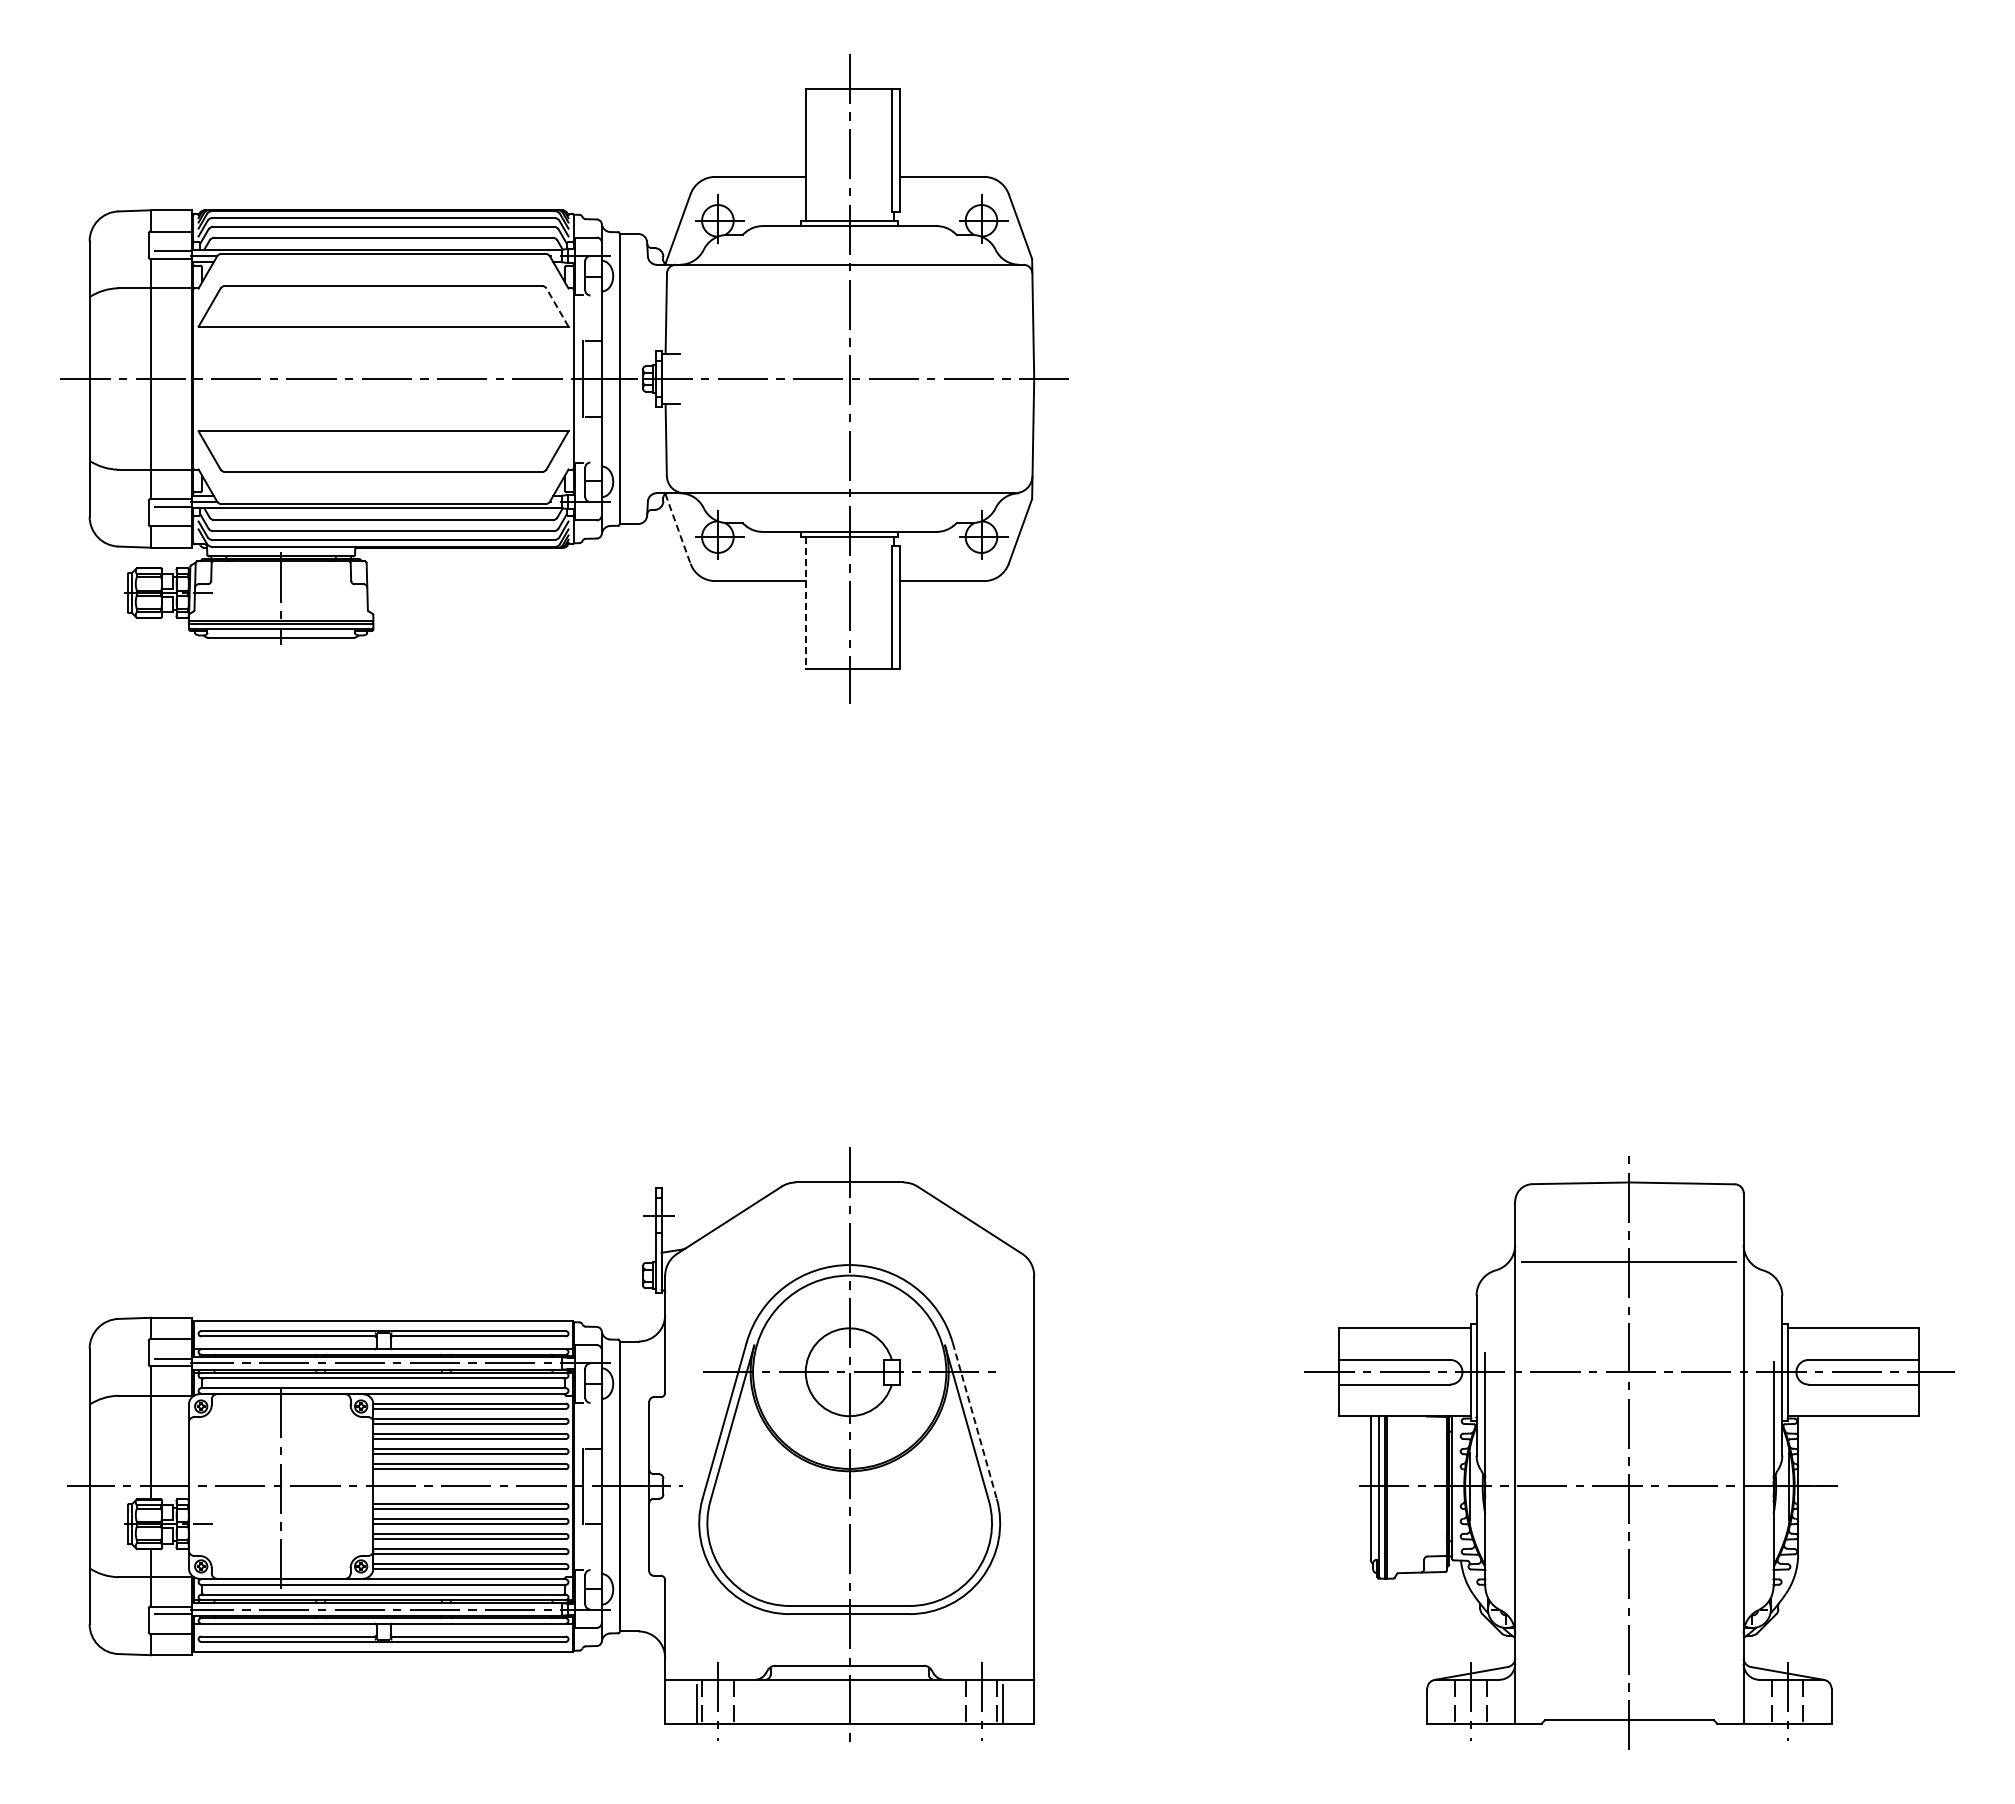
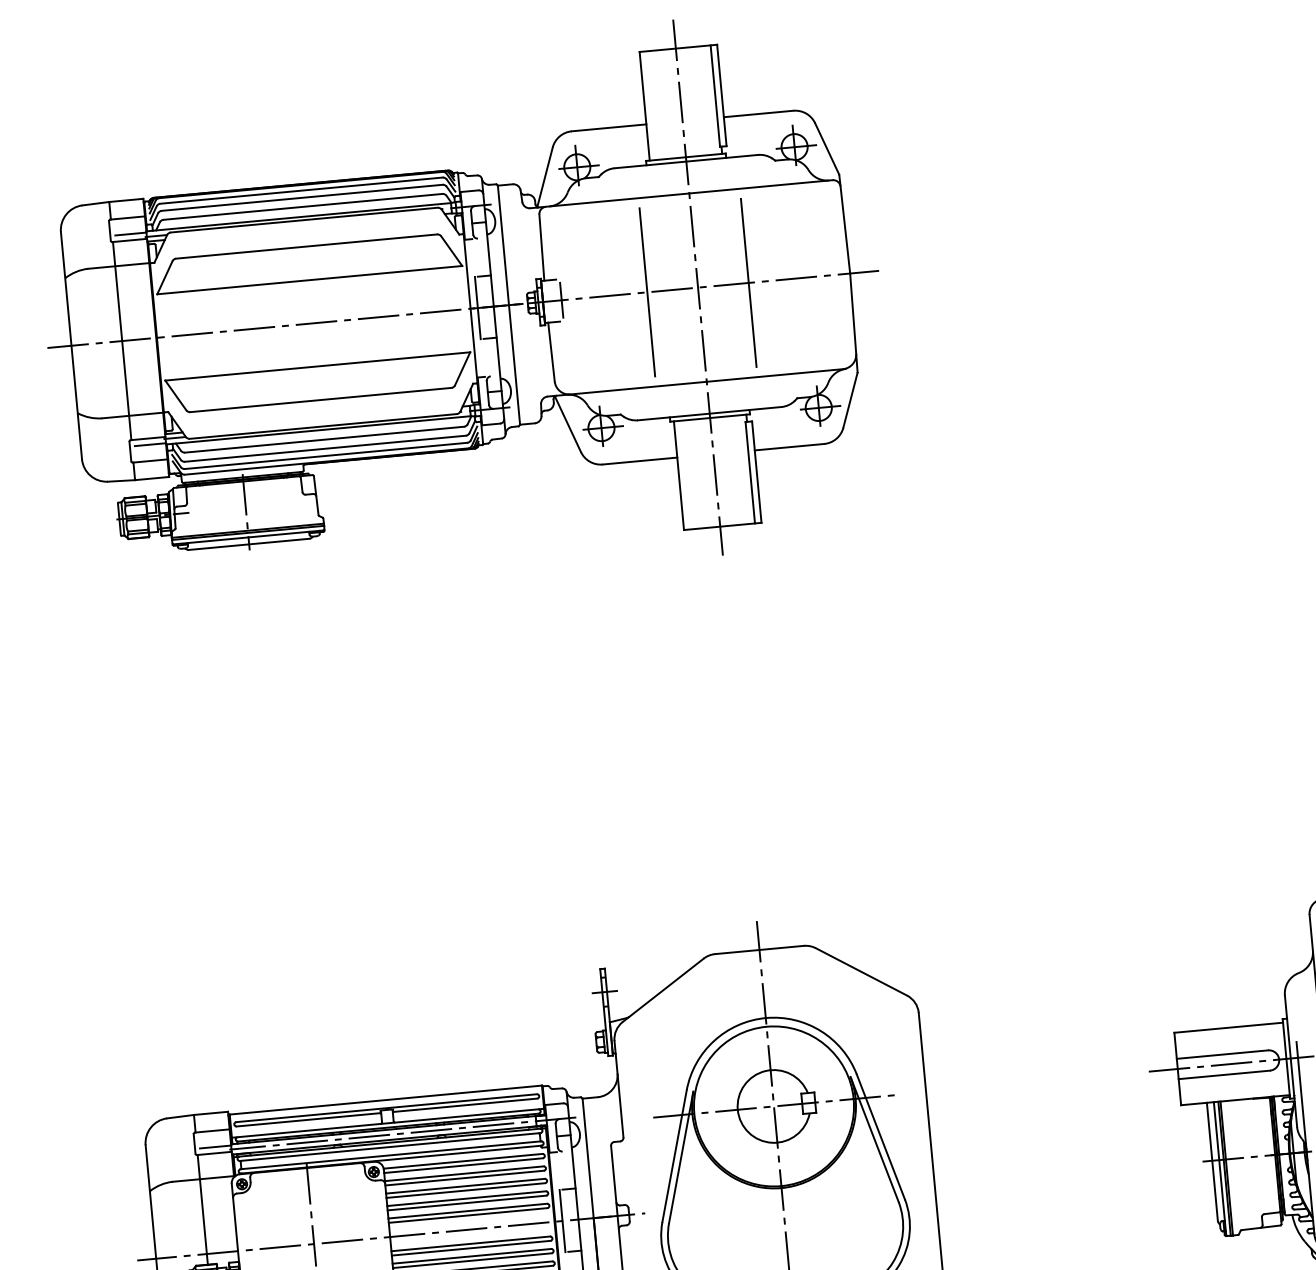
line: (557, 307) -> (451, 251), dashed -> solid
line: (684, 378) -> (561, 299), added
line: (788, 378) -> (647, 291), added
line: (911, 378) -> (748, 282), added
line: (678, 529) -> (568, 424), dashed -> solid
line: (805, 603) -> (678, 476), dashed -> solid
line: (974, 1420) -> (880, 1136), dashed -> solid

